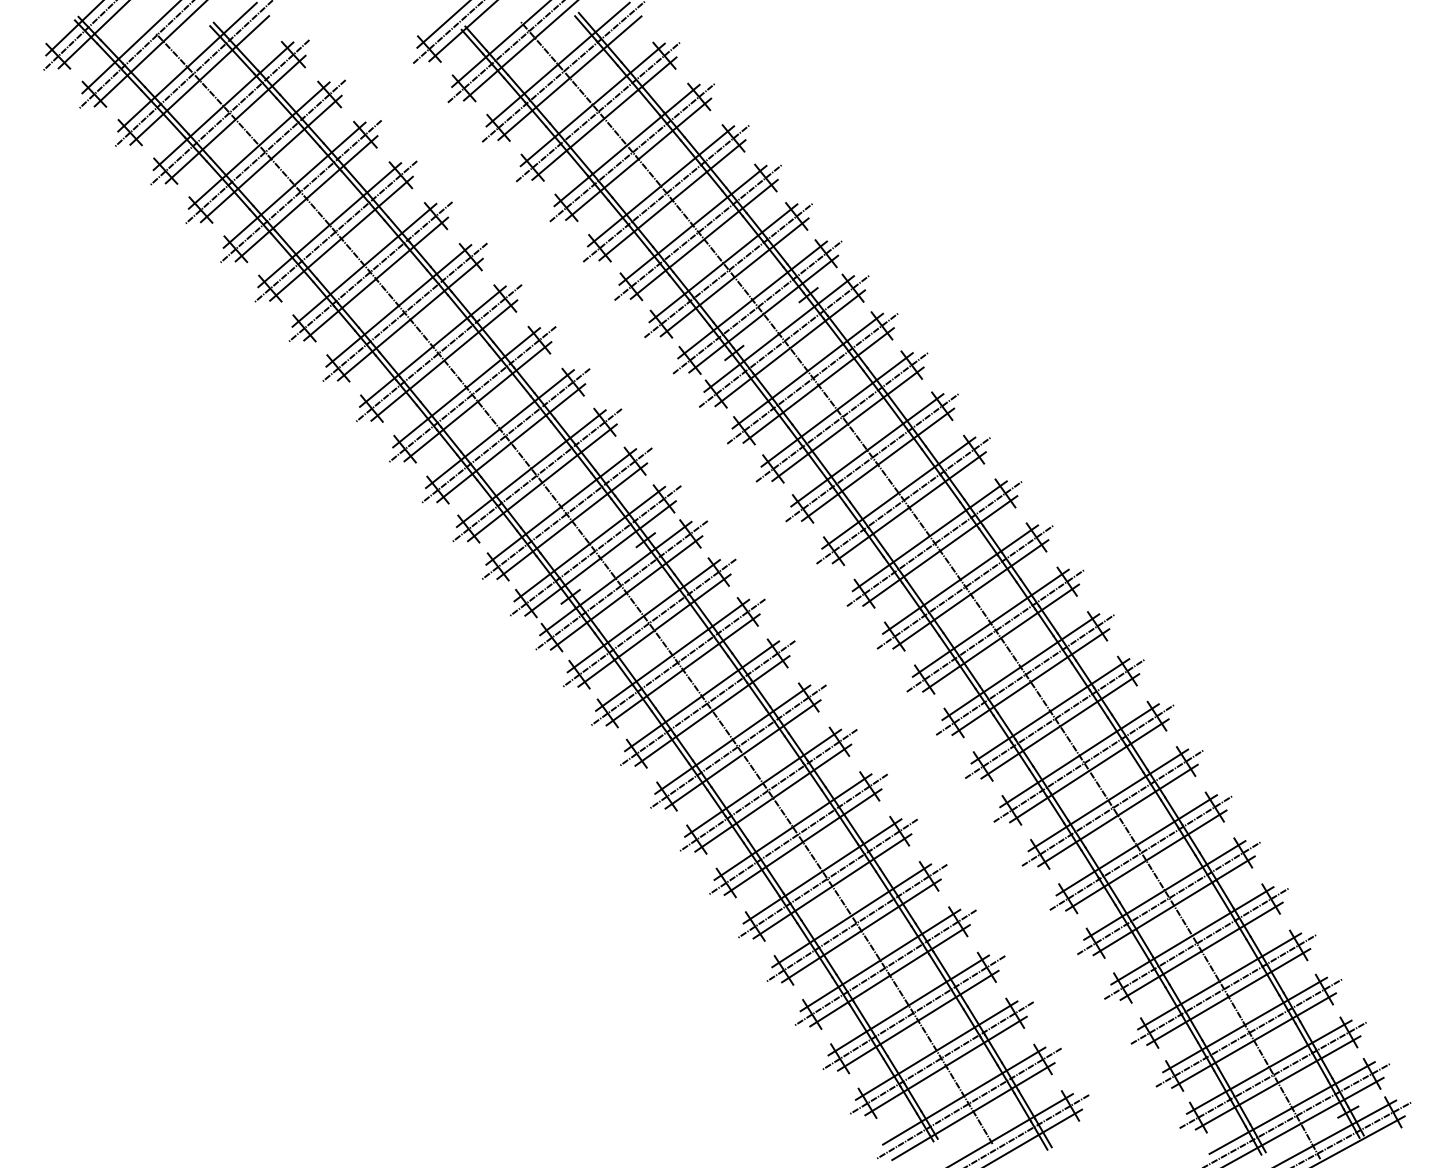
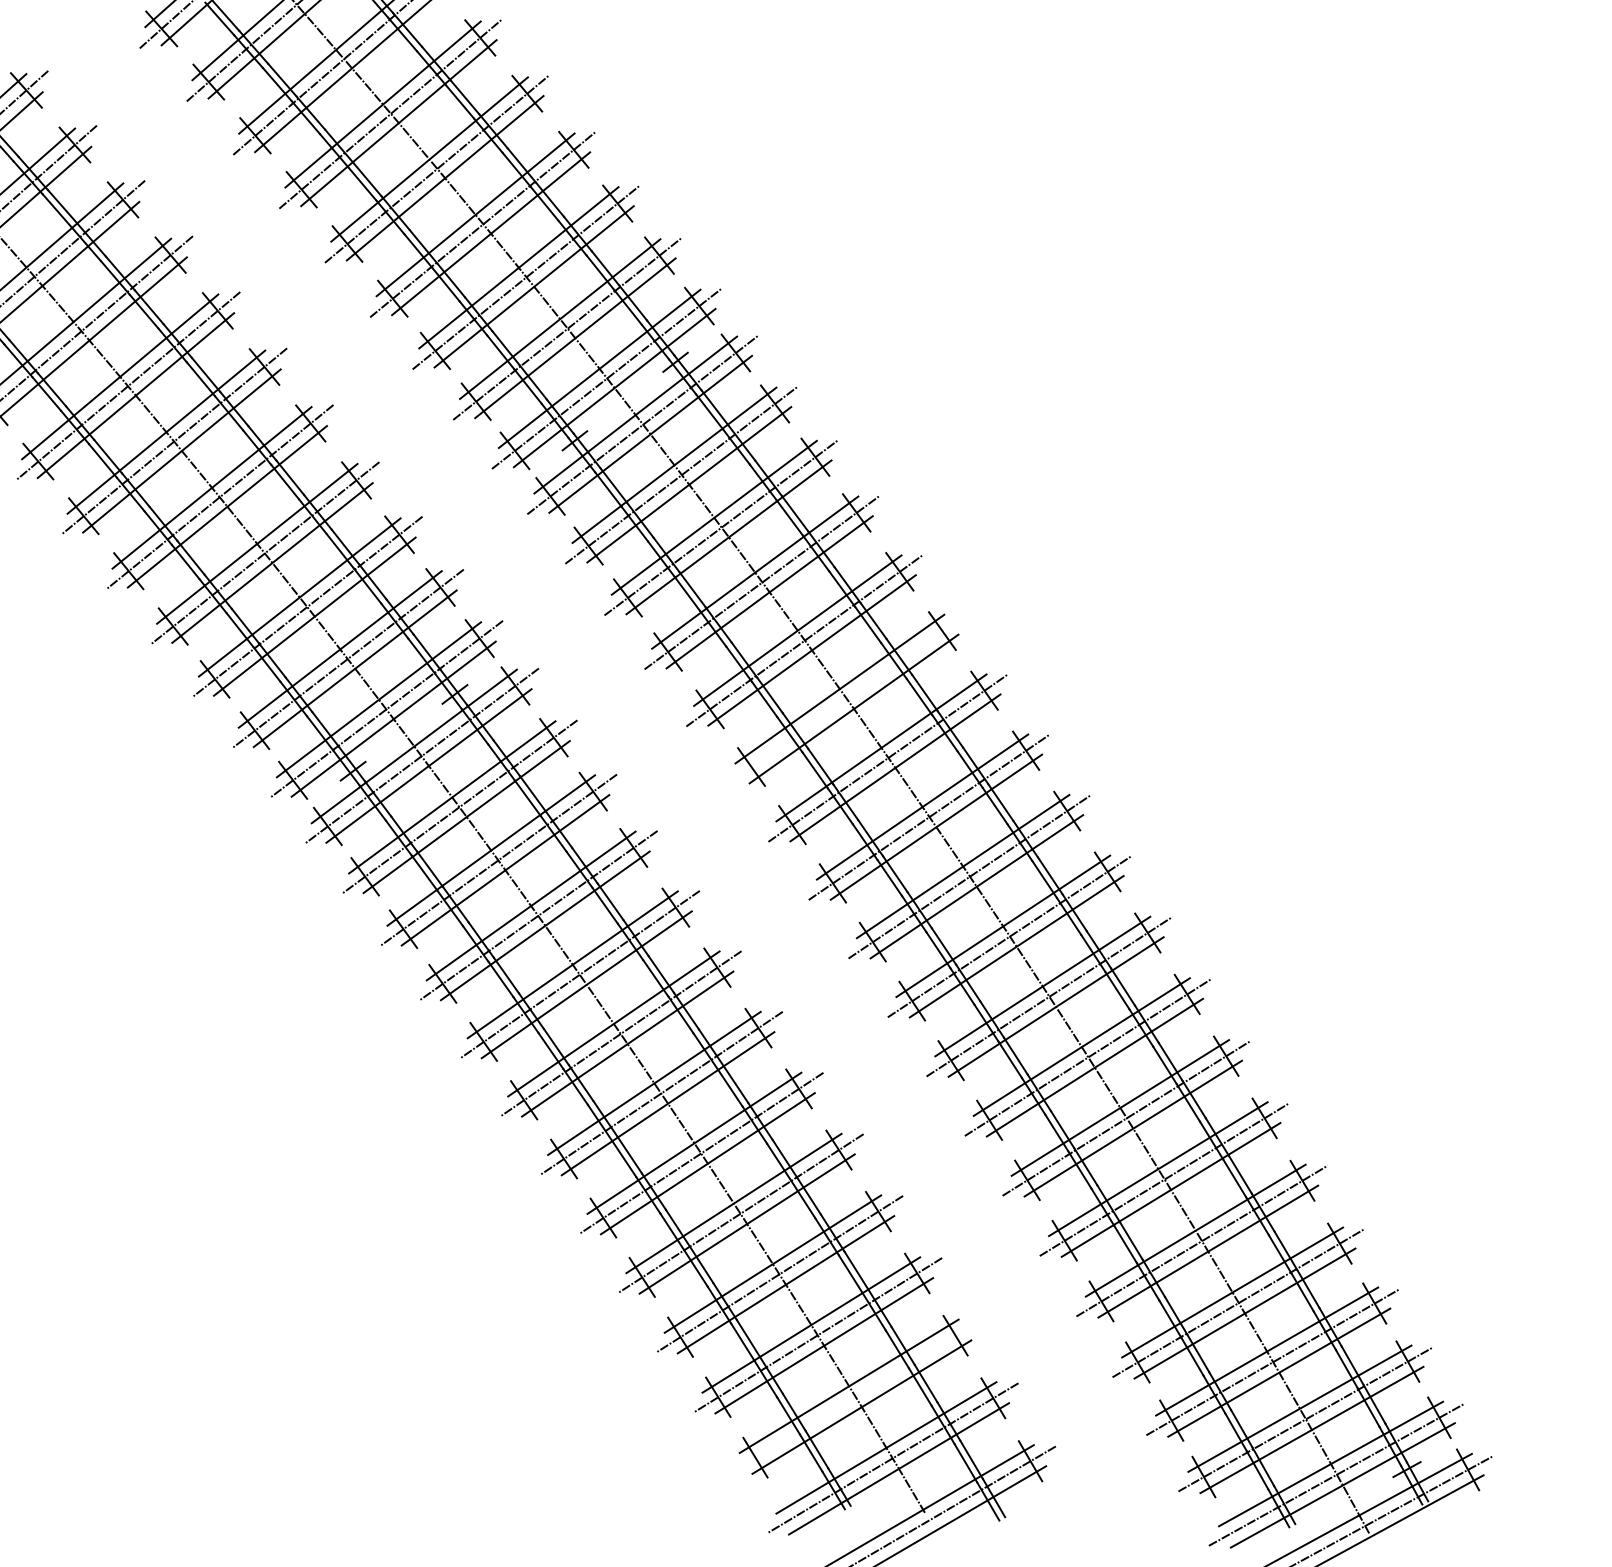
line: (935, 543) -> (847, 698), removed
line: (941, 1058) -> (855, 1396), removed

